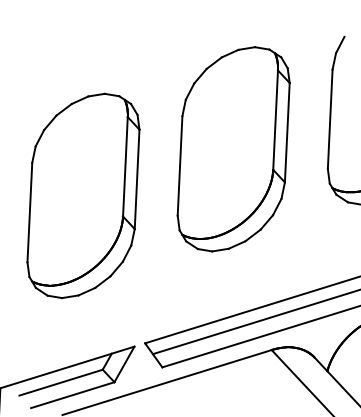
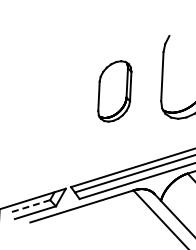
part: (233, 149) -> (114, 91), size x0.6
part: (83, 196) -> (40, 114), removed
line: (60, 382) -> (29, 206), solid -> dashed

